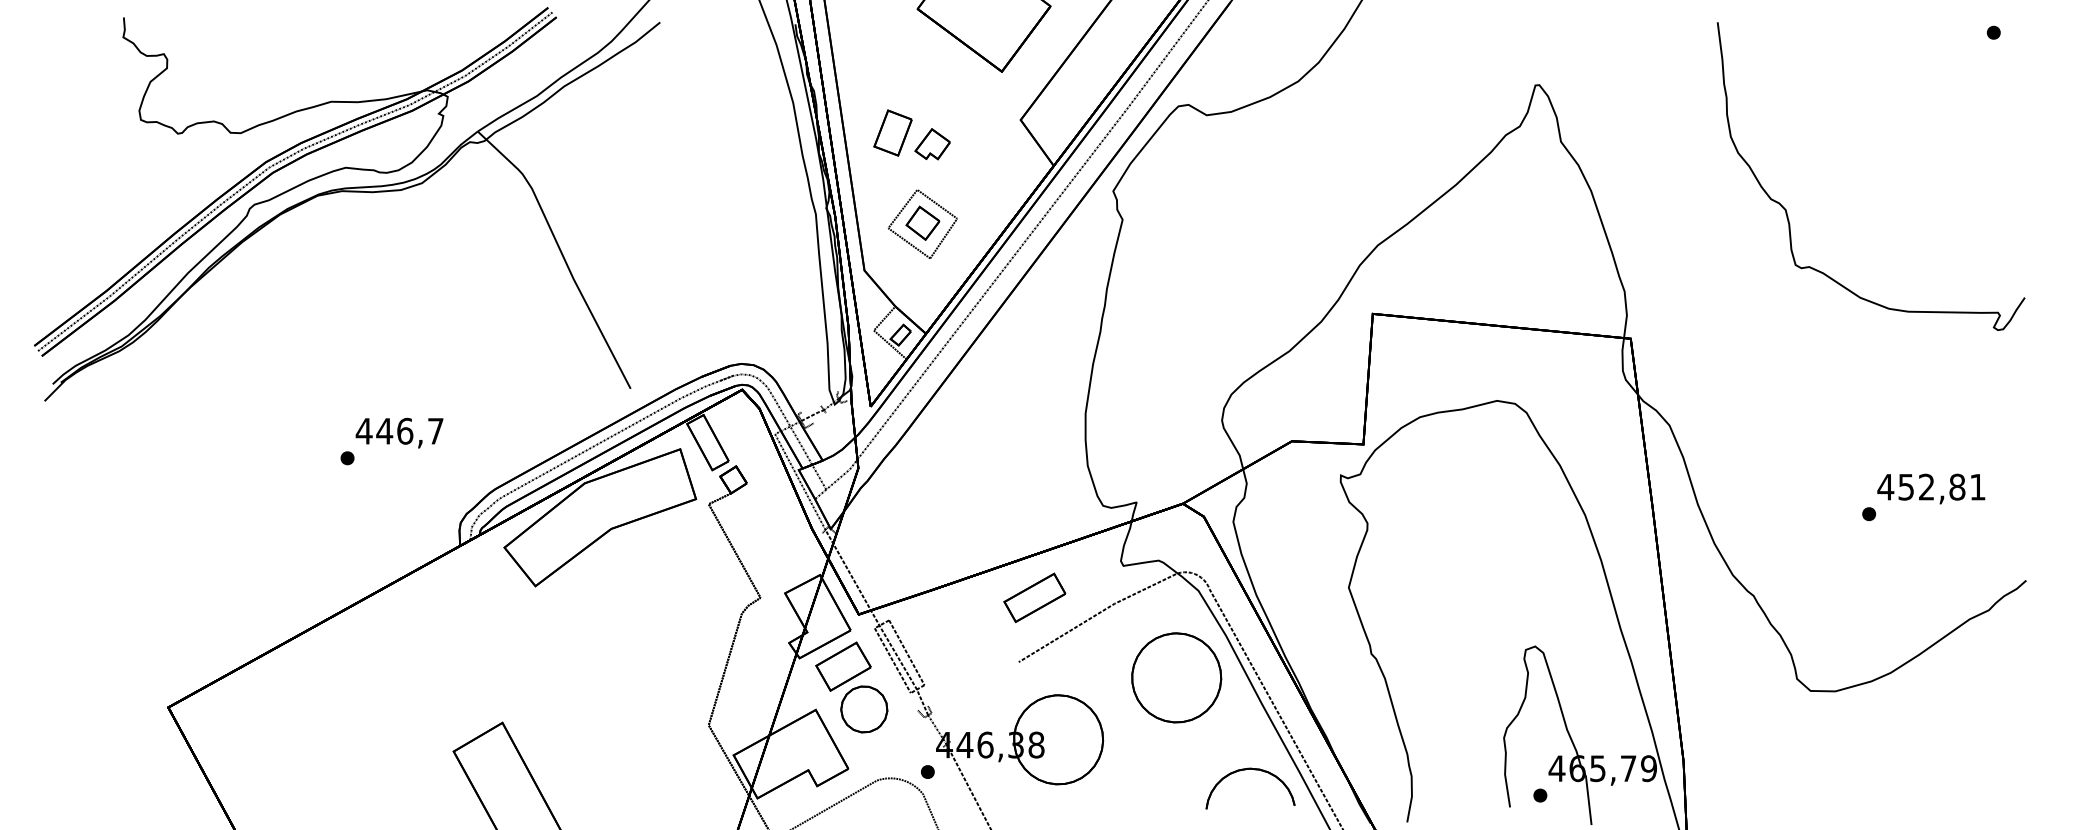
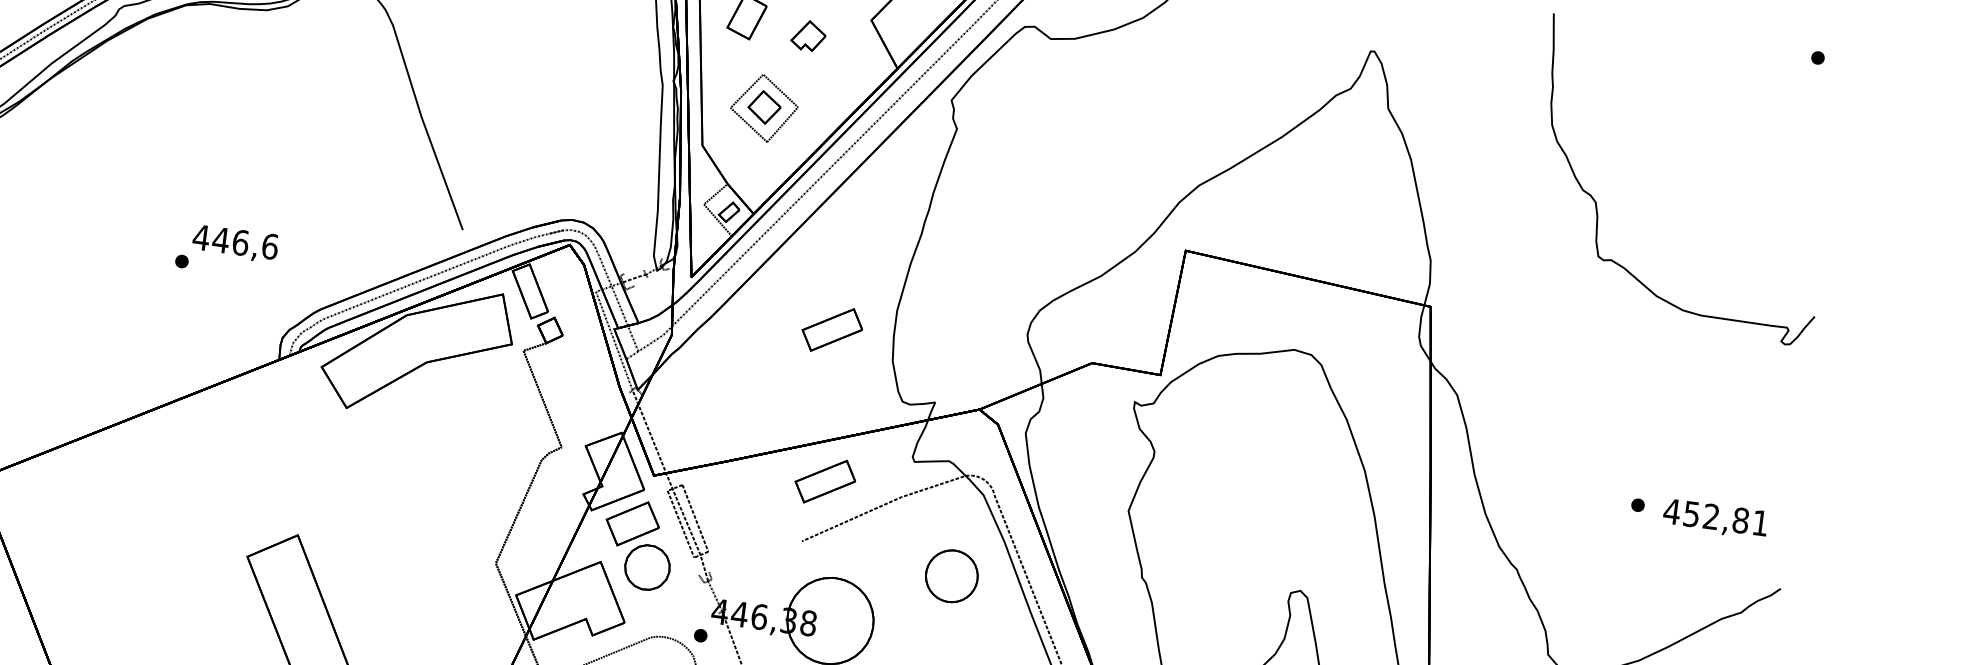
part: (932, 144) -> (808, 36), moved
text: (435, 430) -> (269, 245), 446,7 -> 446,6
part: (1021, 441) -> (832, 329), added
text: (1931, 488) -> (1715, 518), moved
part: (1176, 677) -> (951, 575), size x0.6

